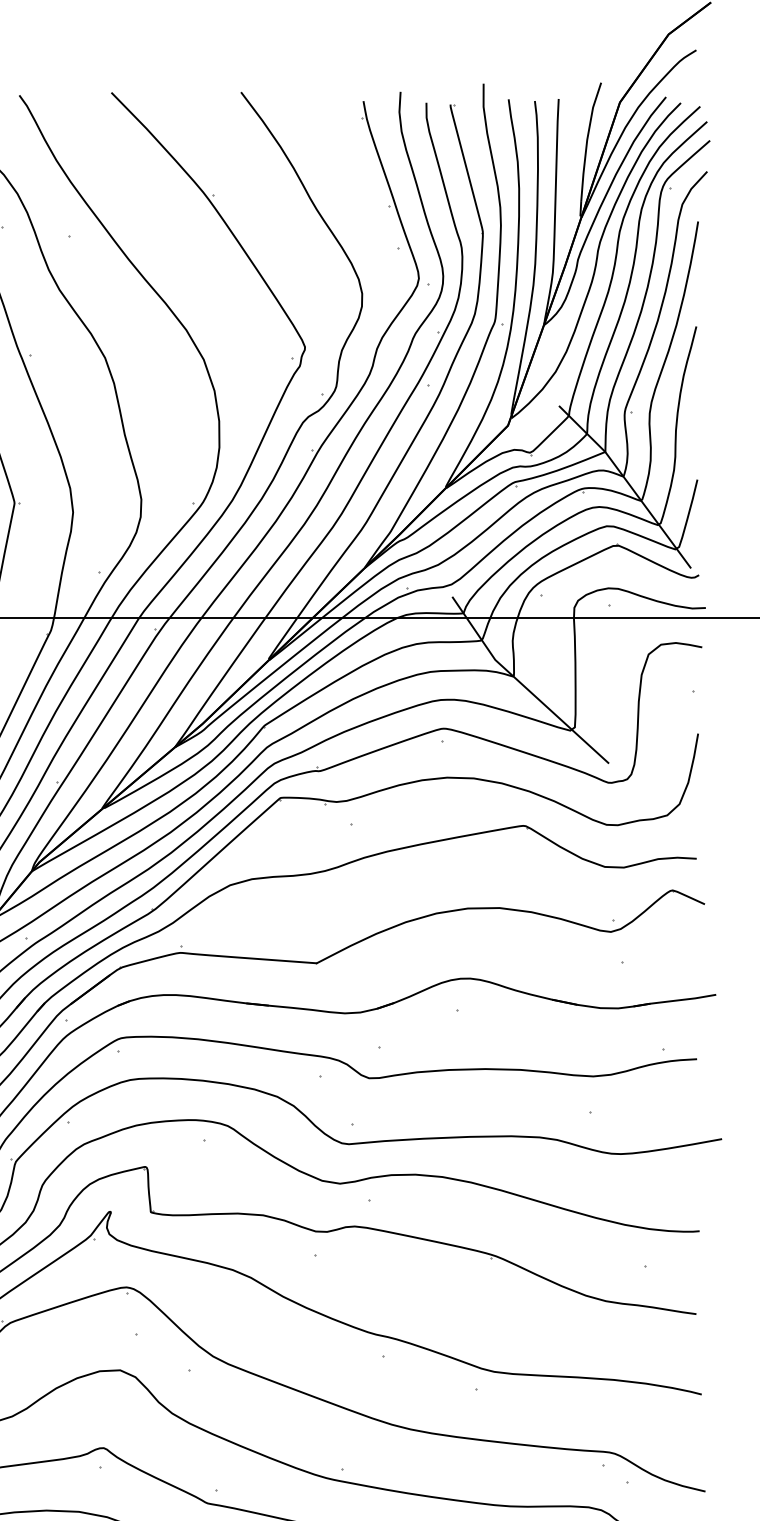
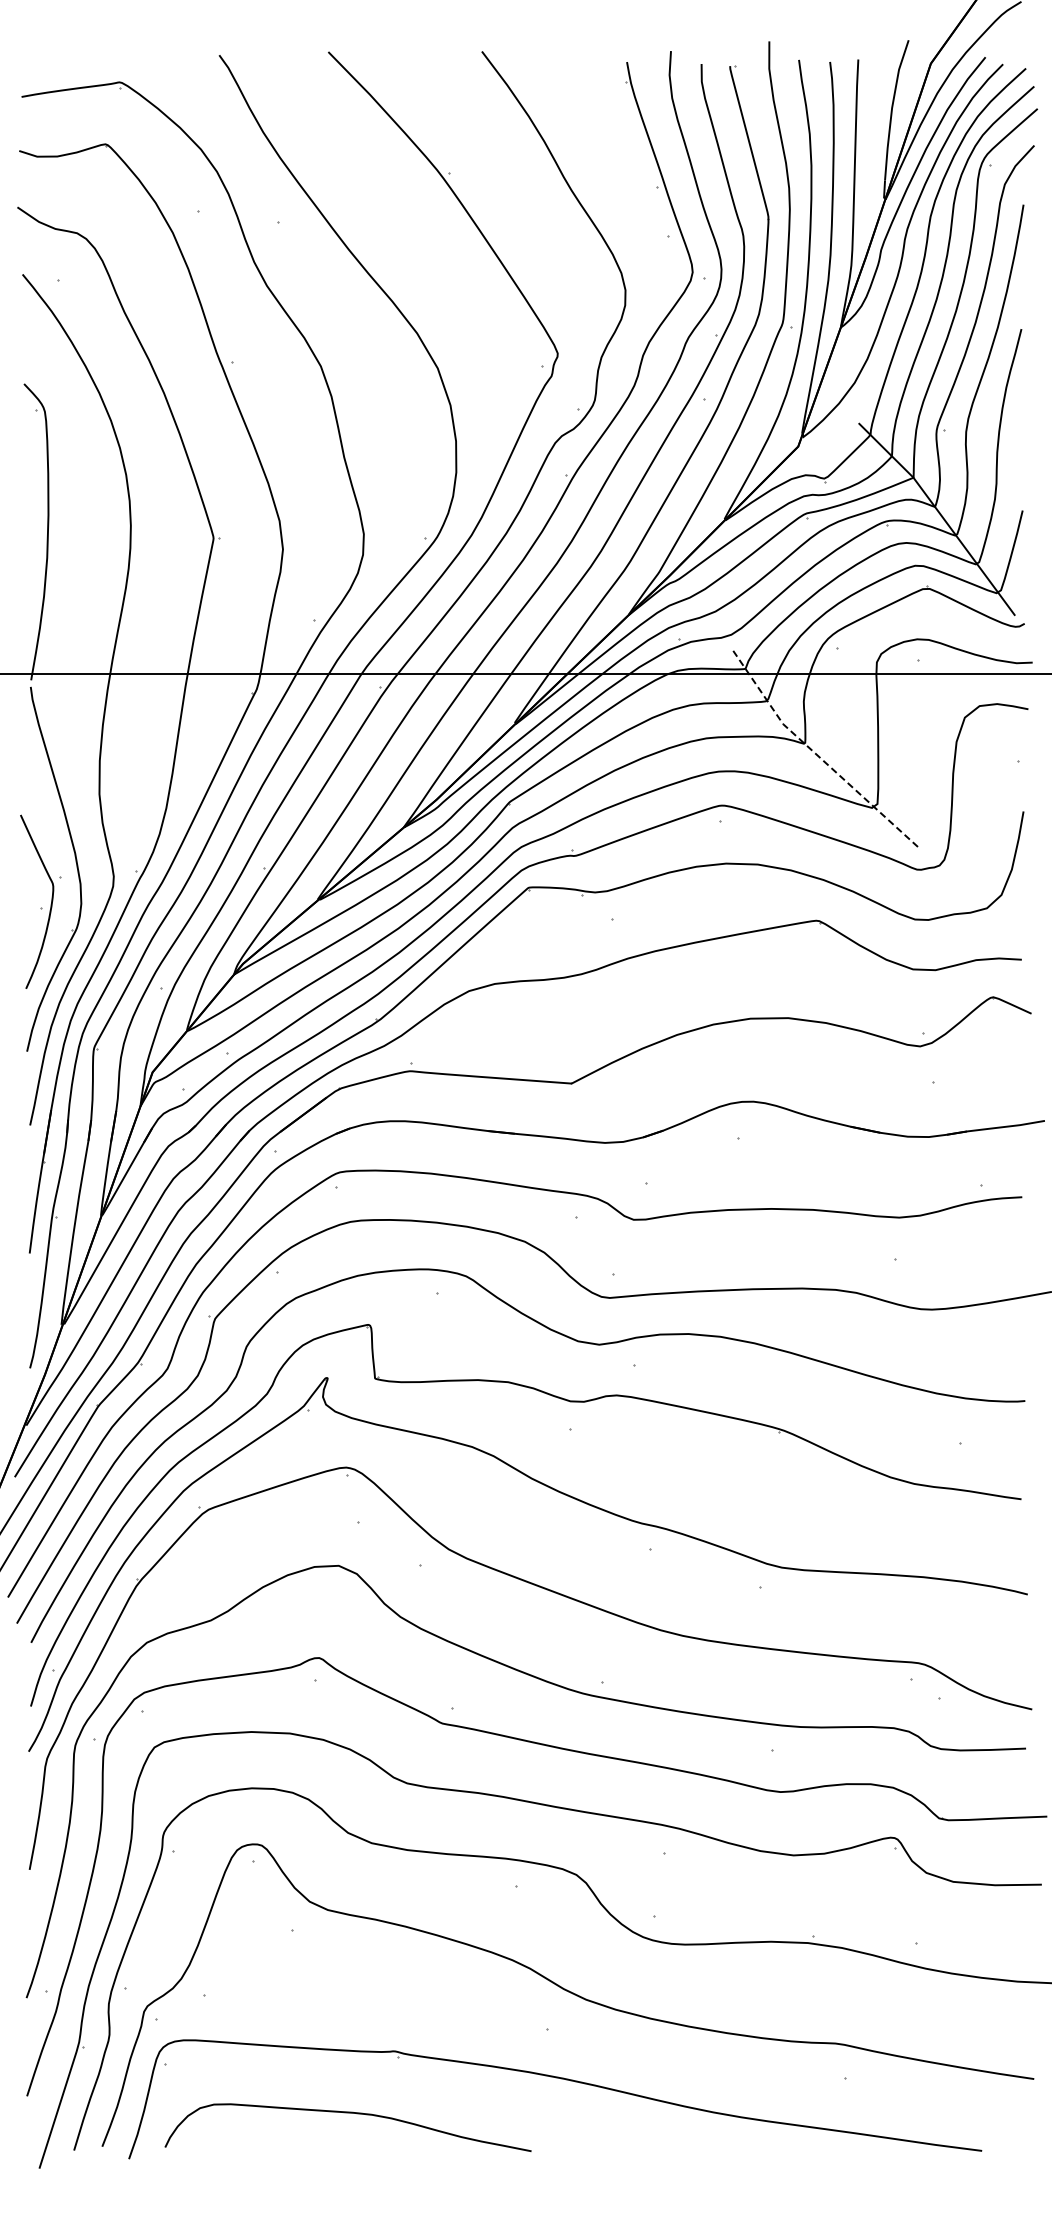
line: (523, 685) -> (816, 754), solid -> dashed

